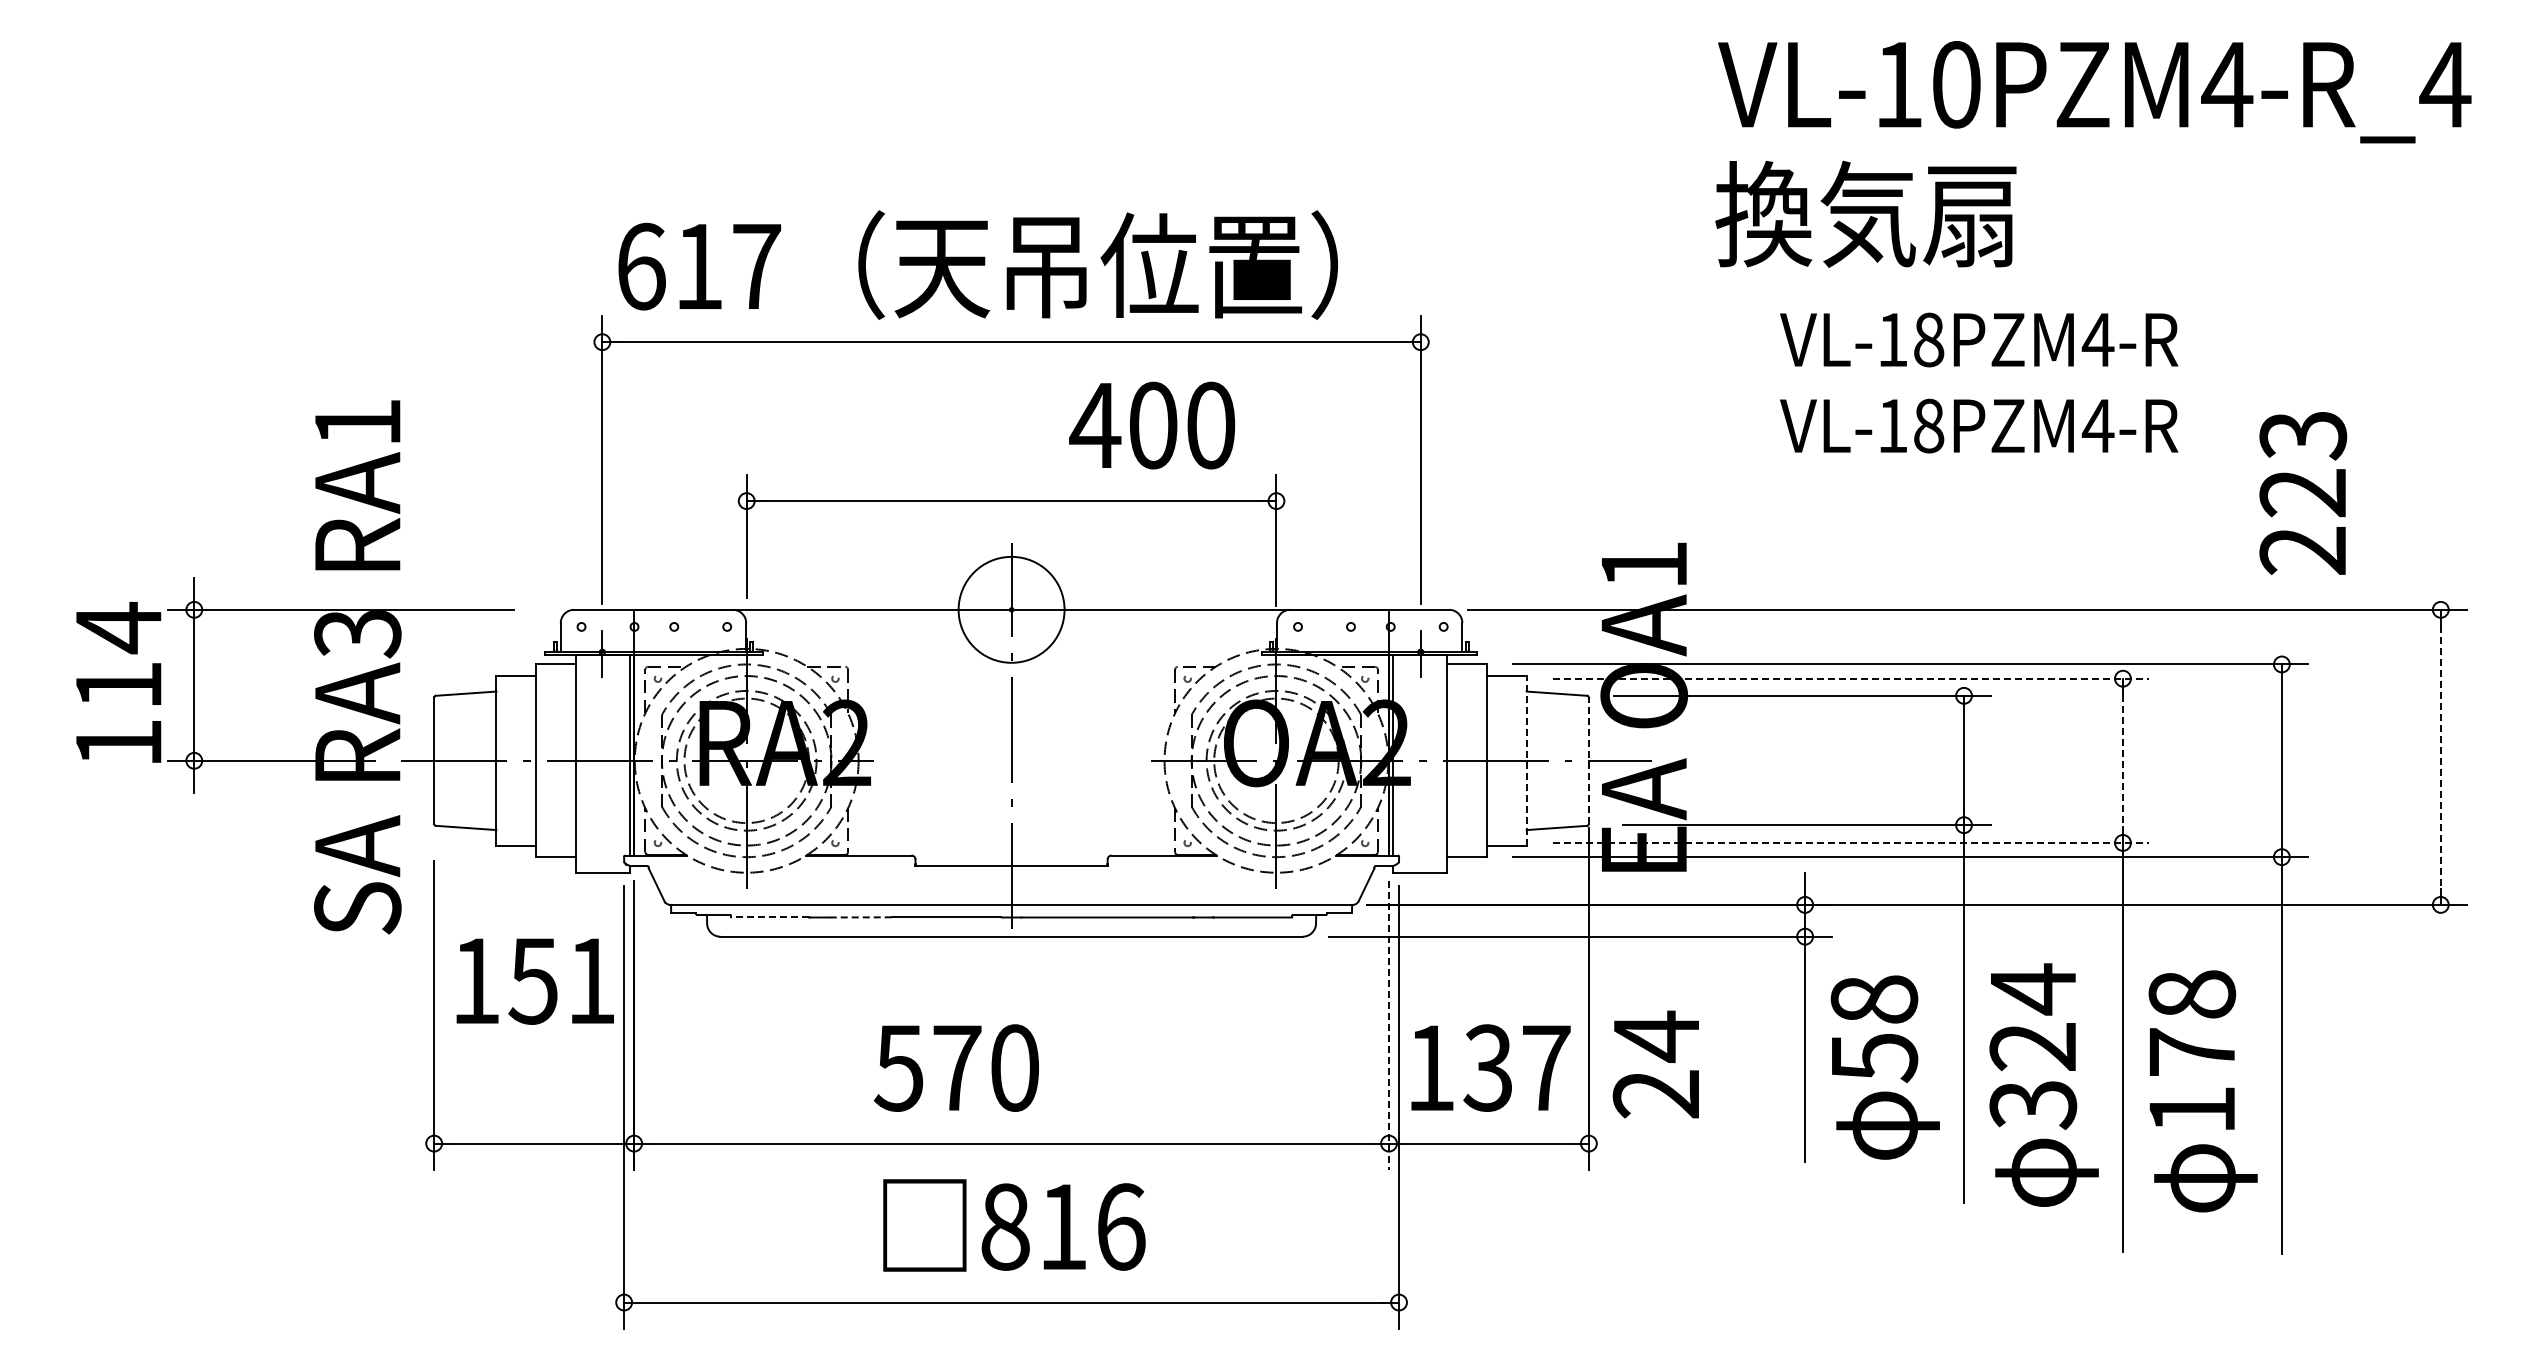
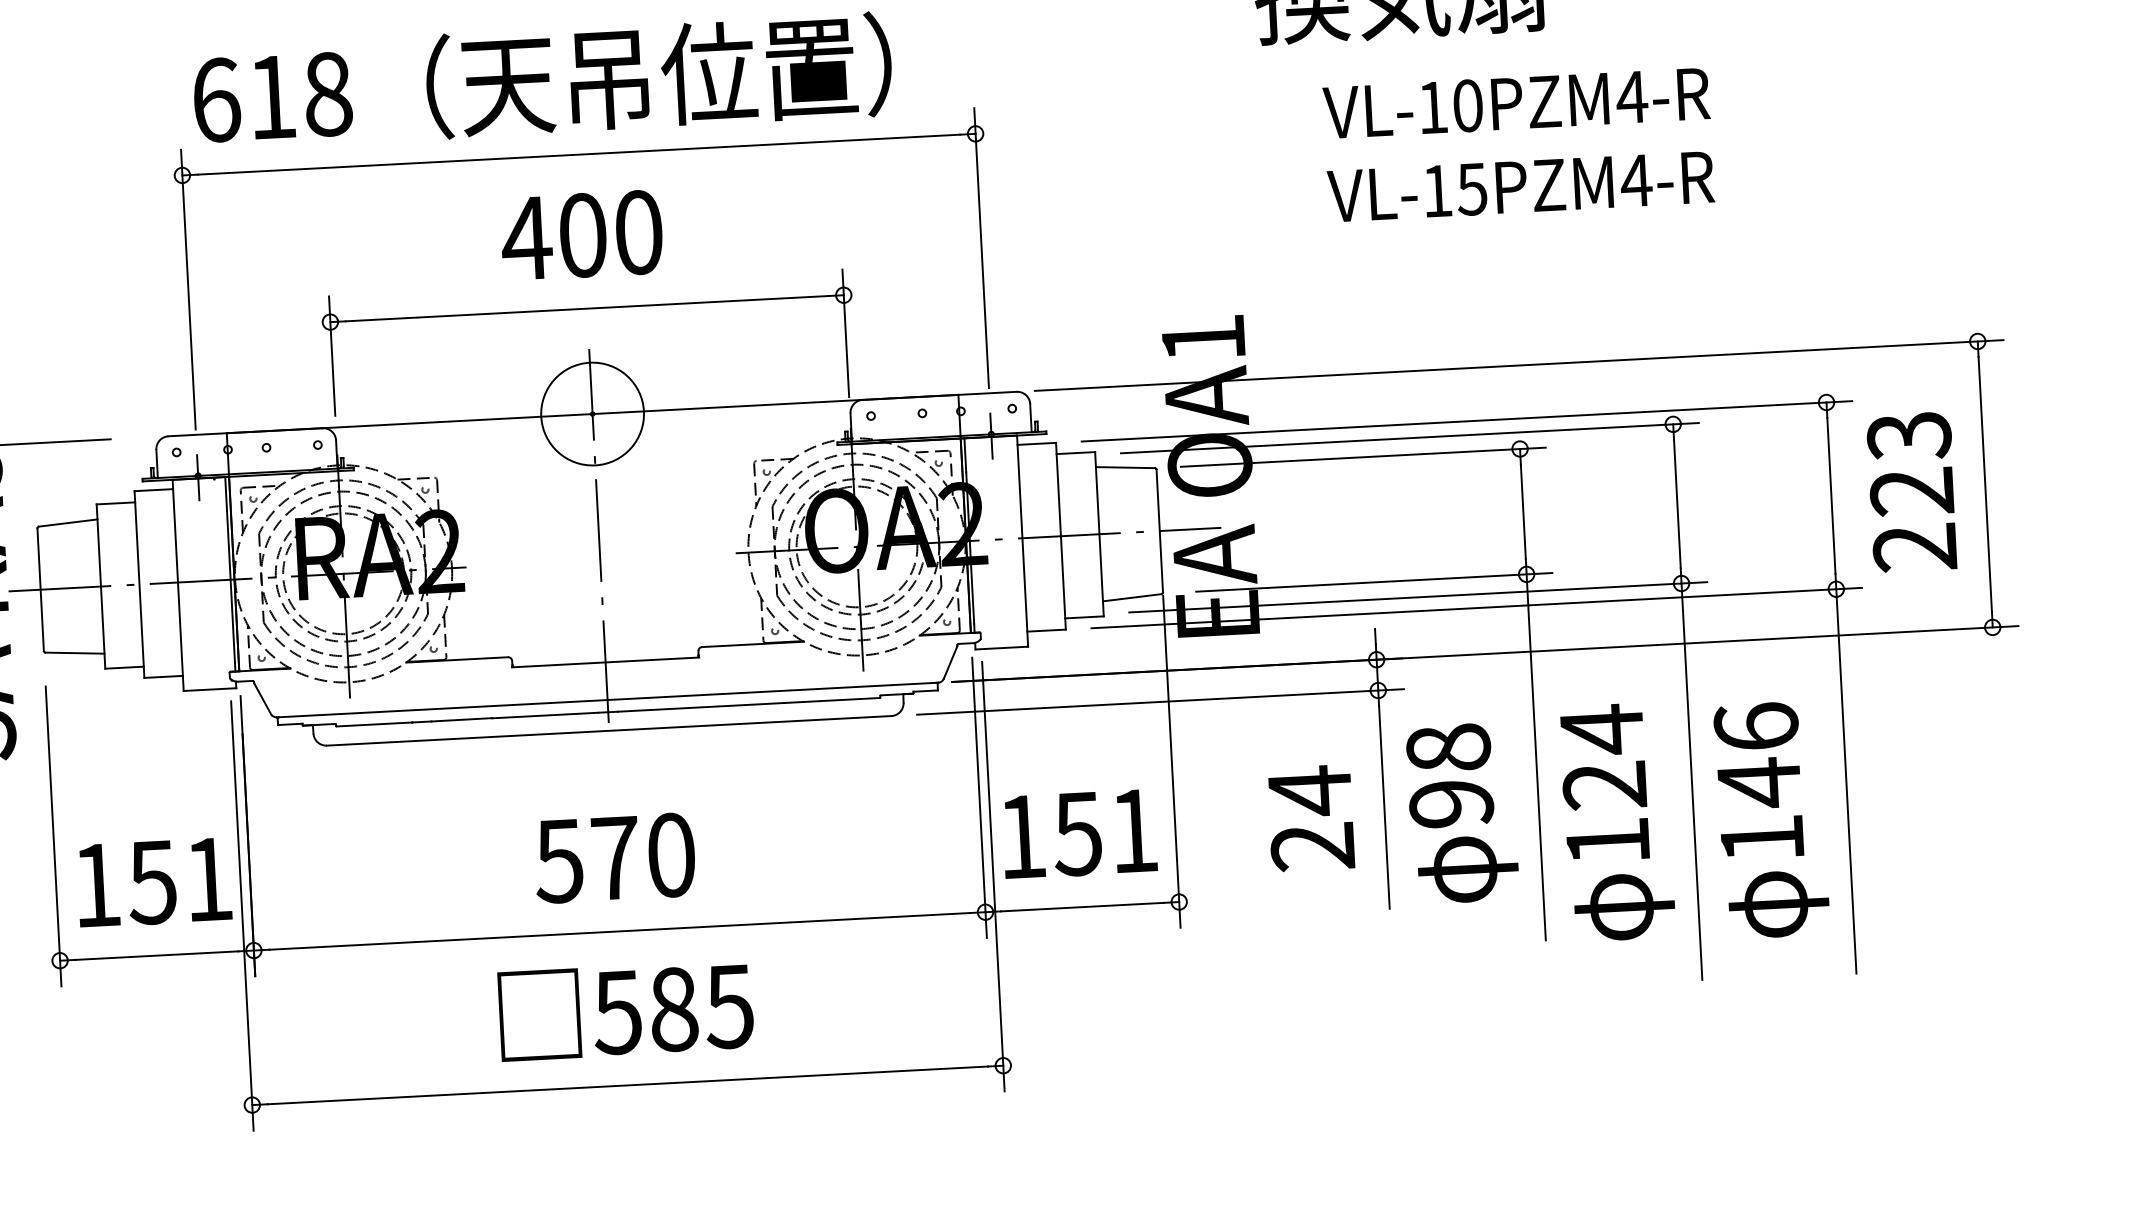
text: (757, 266) -> (328, 94), 617 -> 618
text: (1929, 339) -> (1468, 105), VL-18PZM4-R -> VL-10PZM4-R
text: (1152, 425) -> (582, 235), moved
text: (1928, 425) -> (1471, 188), VL-18PZM4-R -> VL-15PZM4-R
text: (2303, 493) -> (1912, 492), moved
line: (1851, 678) -> (1410, 437), dashed -> solid
line: (2440, 757) -> (1984, 484), dashed -> solid
line: (1526, 760) -> (1099, 533), dashed -> solid
line: (1588, 760) -> (1159, 530), dashed -> solid
line: (2122, 761) -> (1676, 504), dashed -> solid
line: (1851, 842) -> (1418, 596), dashed -> solid
line: (770, 917) -> (374, 724), dashed -> solid
line: (859, 917) -> (460, 719), dashed -> solid
text: (534, 981) -> (153, 882), moved
text: (2192, 1024) -> (1758, 755), 178 -> 146
line: (1389, 1025) -> (979, 797), dashed -> solid
text: (1874, 1058) -> (1451, 805), 58 -> 98
text: (1655, 1064) -> (1310, 818), moved
text: (956, 1067) -> (614, 857), moved
text: (1516, 1067) -> (1105, 831), 137 -> 151
text: (2033, 1105) -> (1608, 842), 324 -> 124
text: (1062, 1226) -> (673, 1009), 816 -> 585

